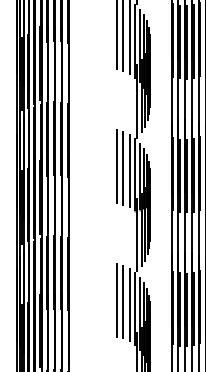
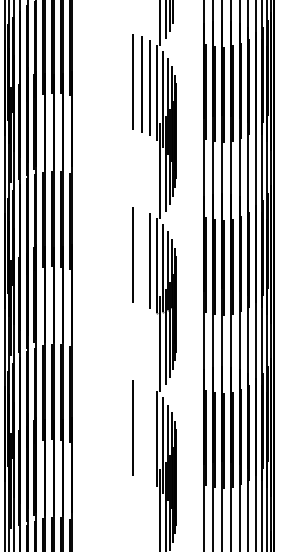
line: (123, 168) -> (141, 257), removed
line: (123, 302) -> (141, 430), removed
line: (129, 305) -> (149, 434), removed

